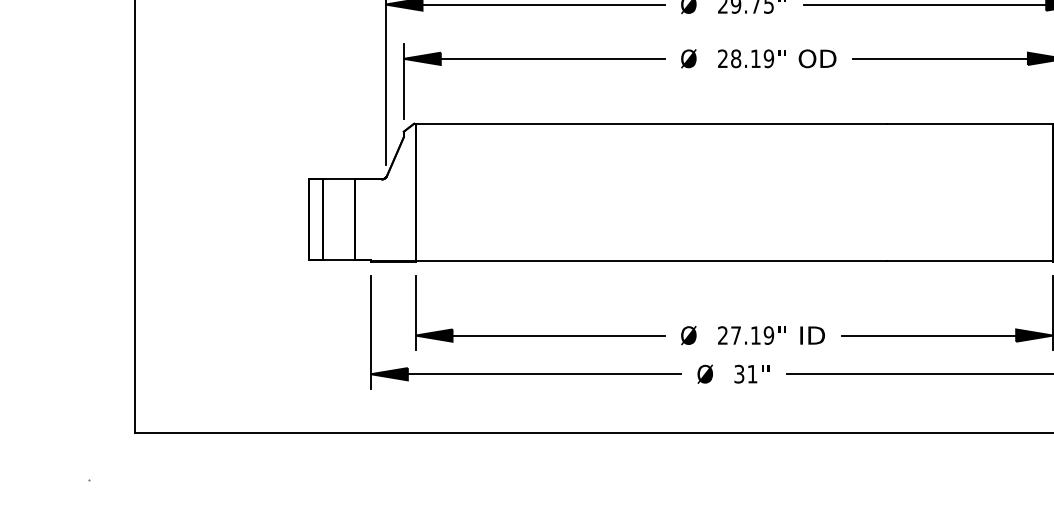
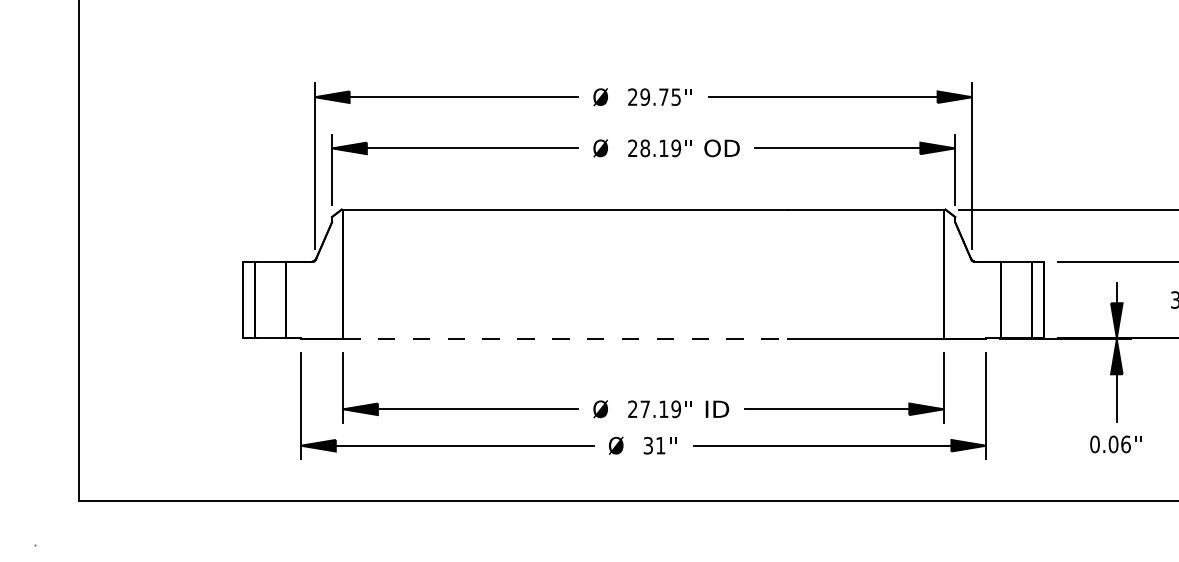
line: (651, 261) -> (565, 339), solid -> dashed

